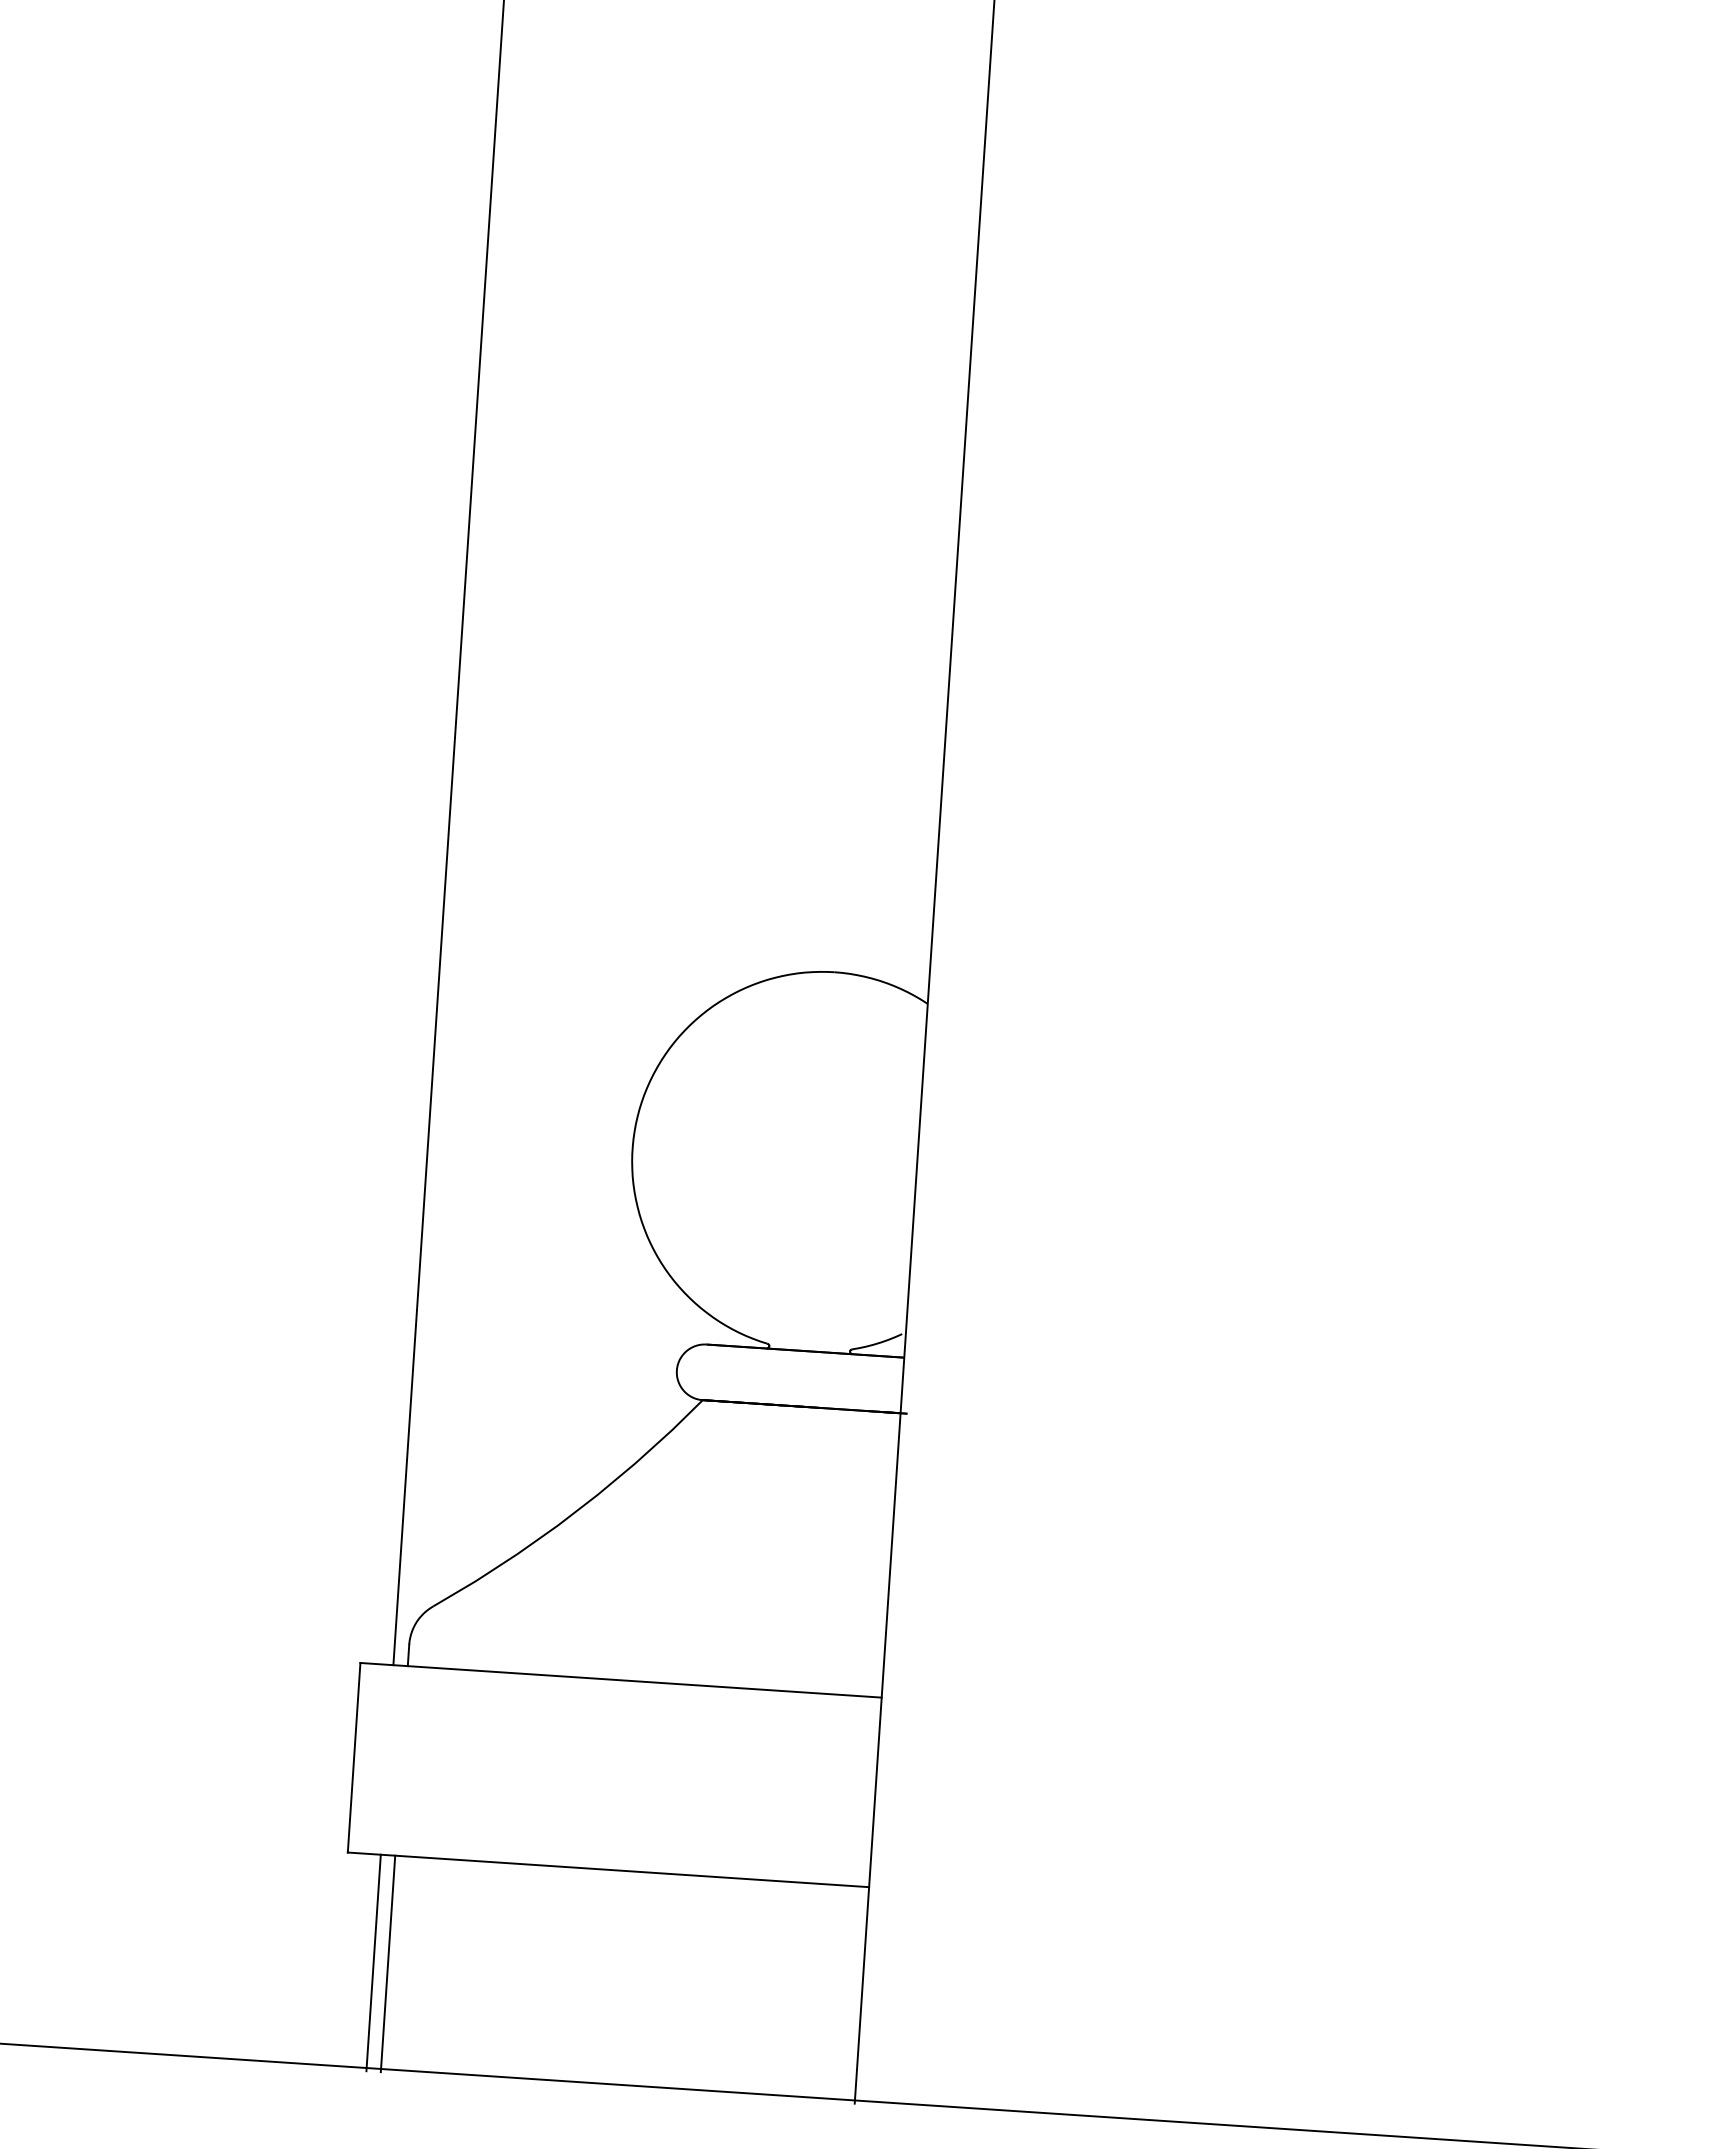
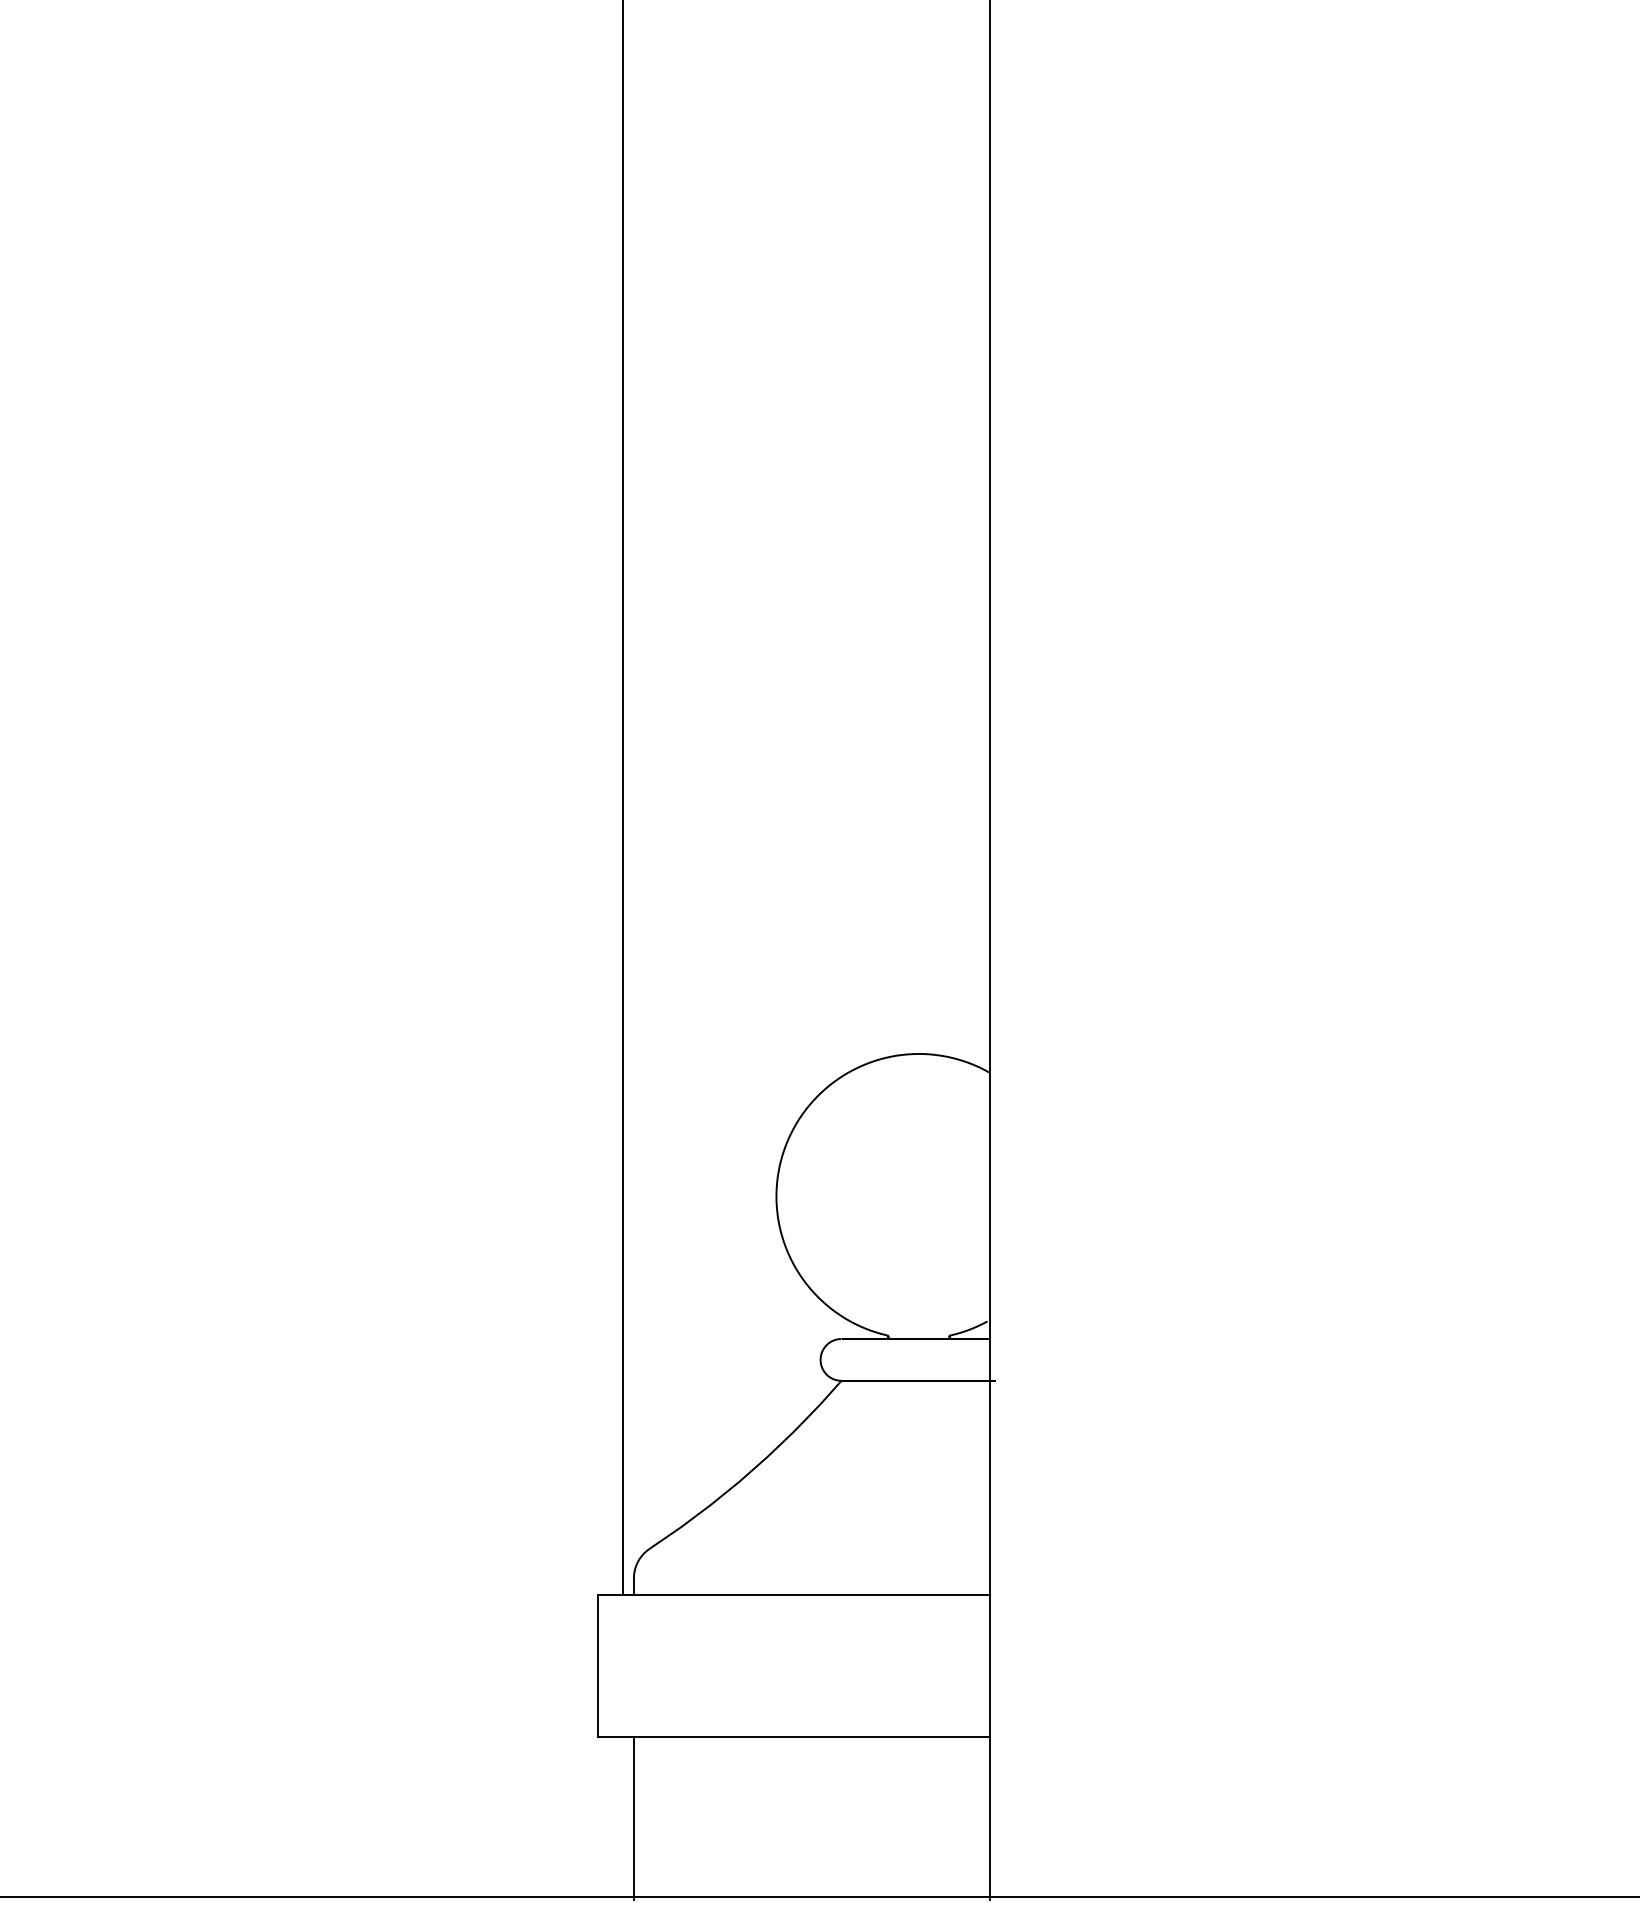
line: (374, 1963) -> (623, 1818), removed

